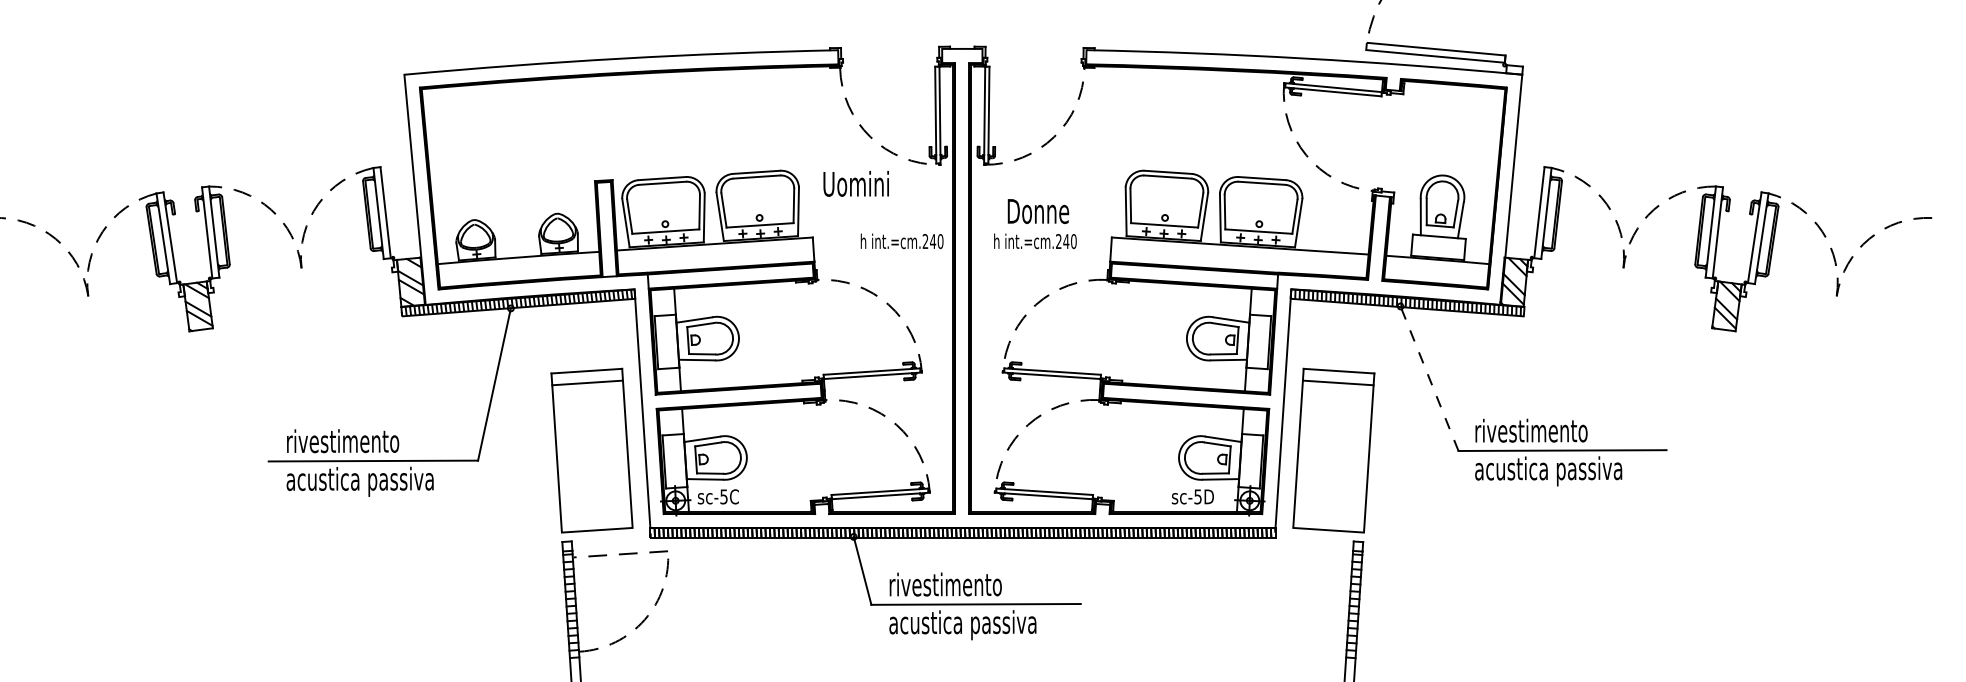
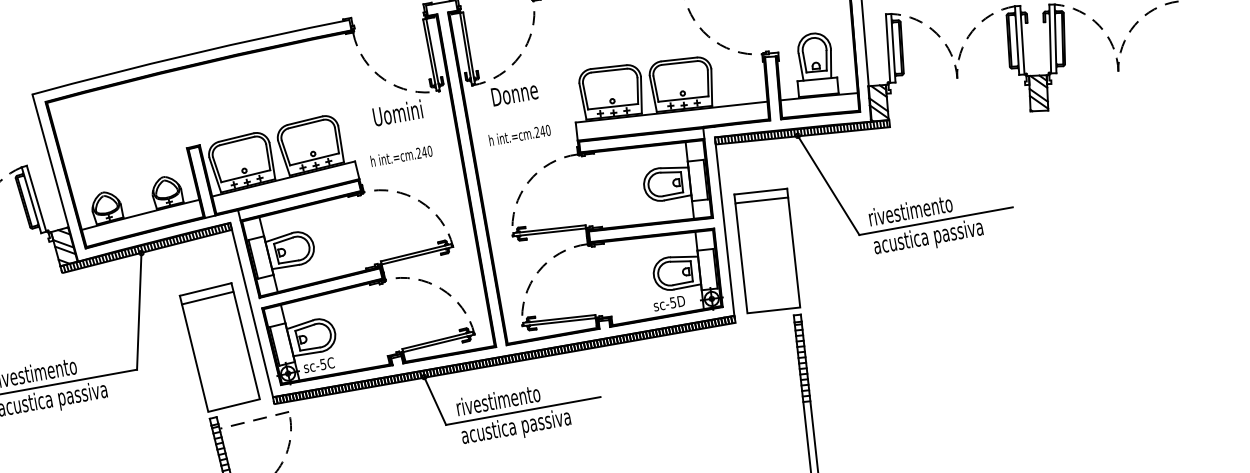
text: (855, 183) -> (397, 112), moved
text: (1038, 211) -> (514, 93), moved
text: (901, 241) -> (401, 156), moved
line: (1429, 378) -> (828, 185), dashed -> solid

